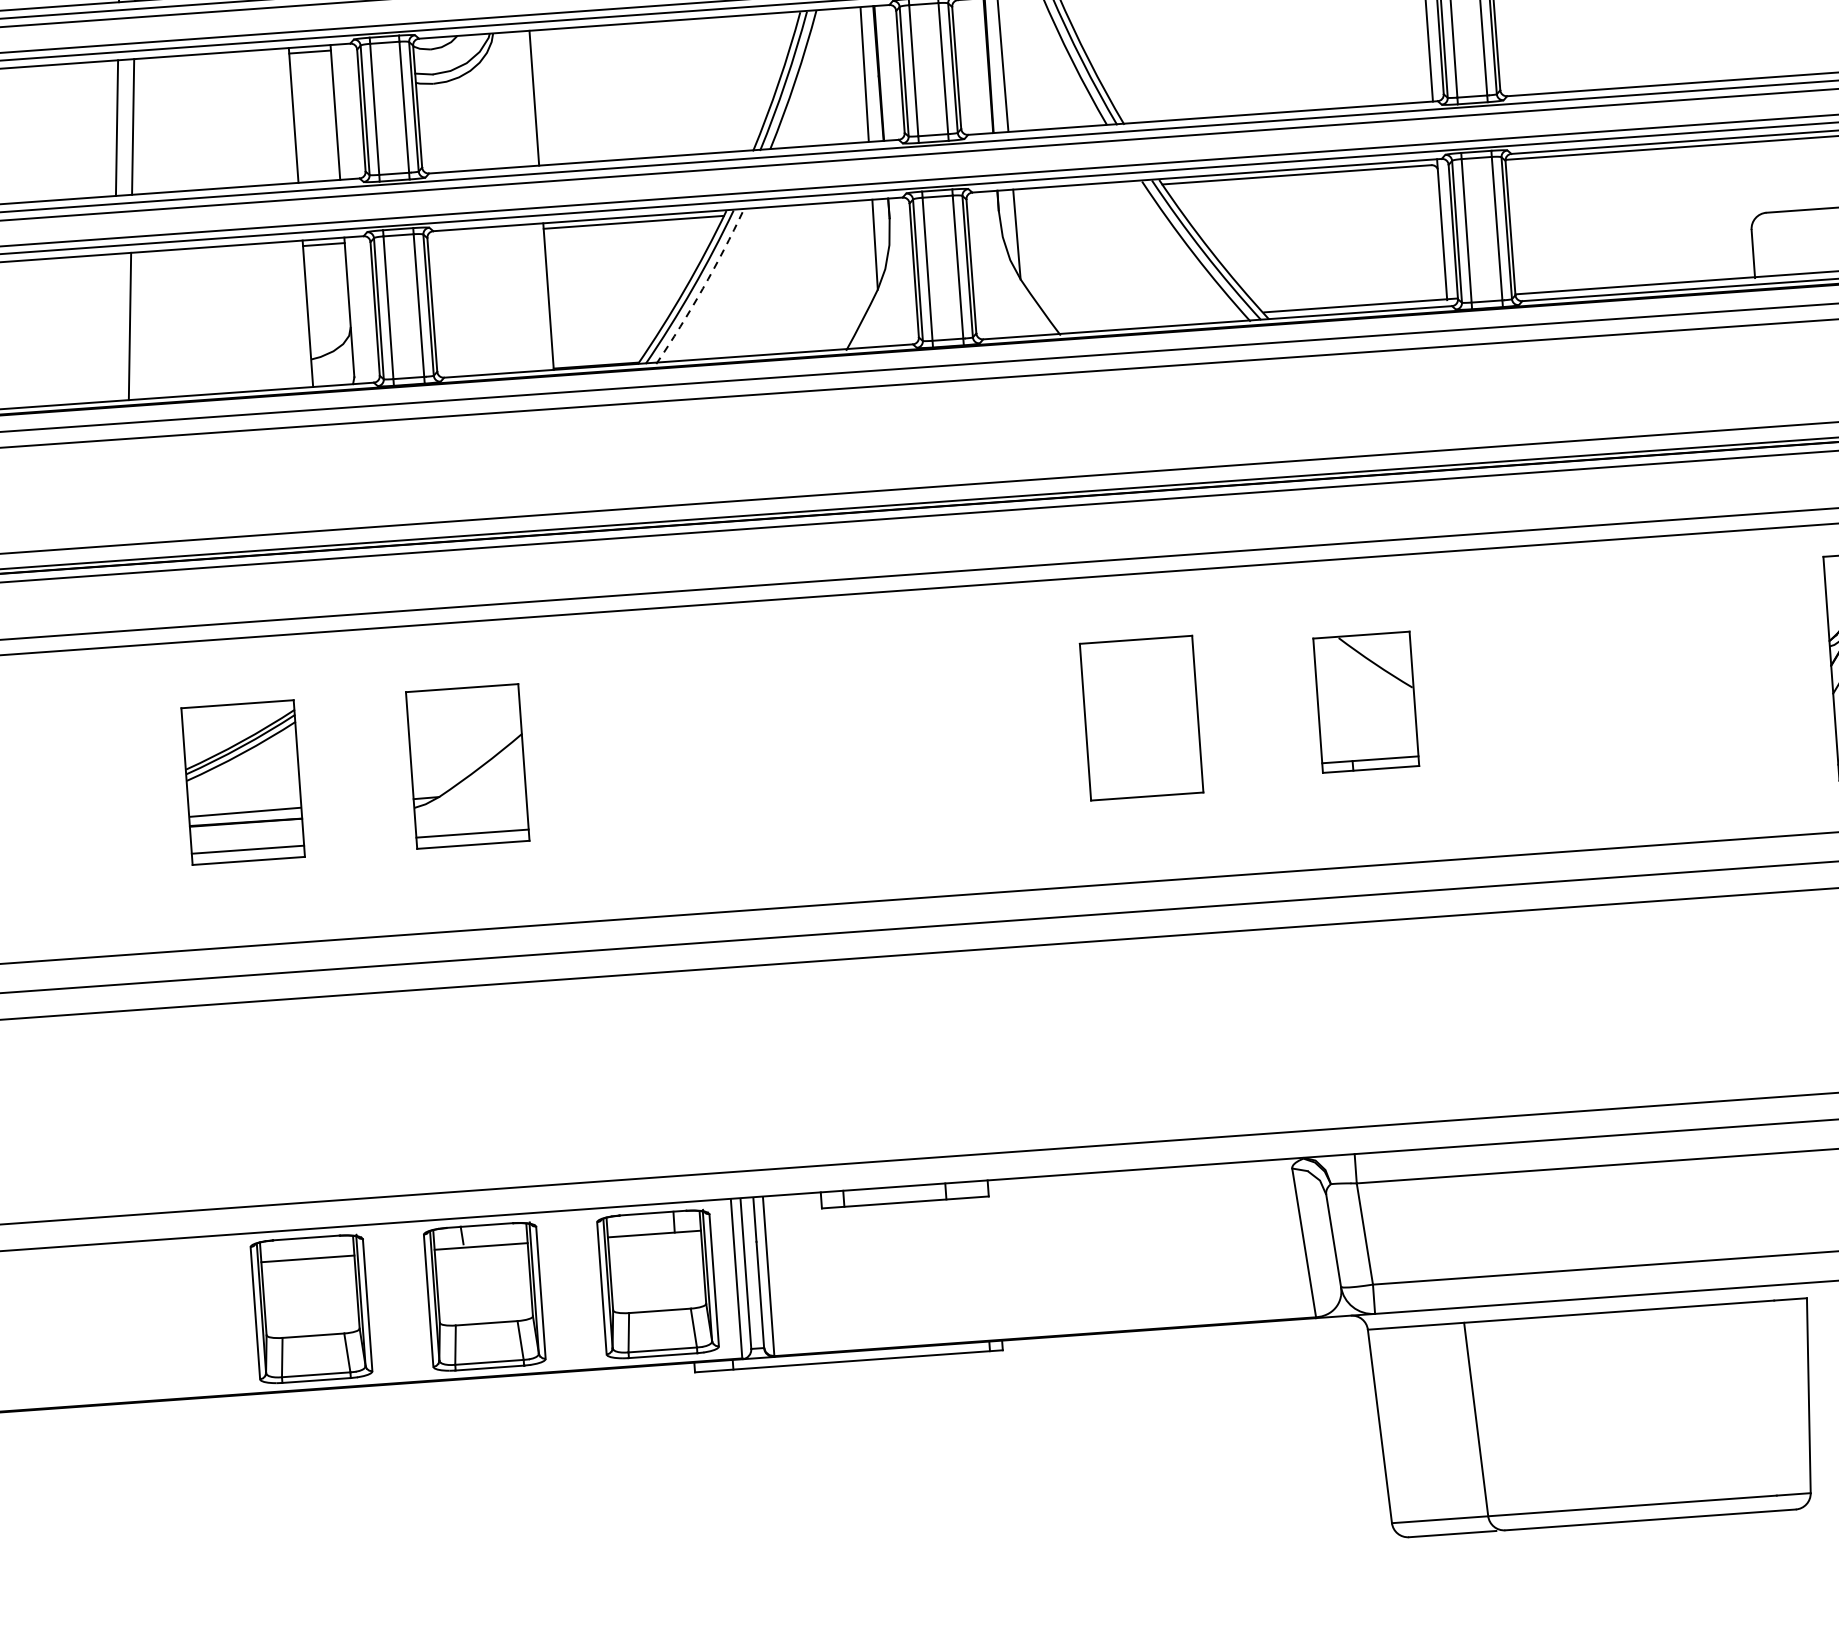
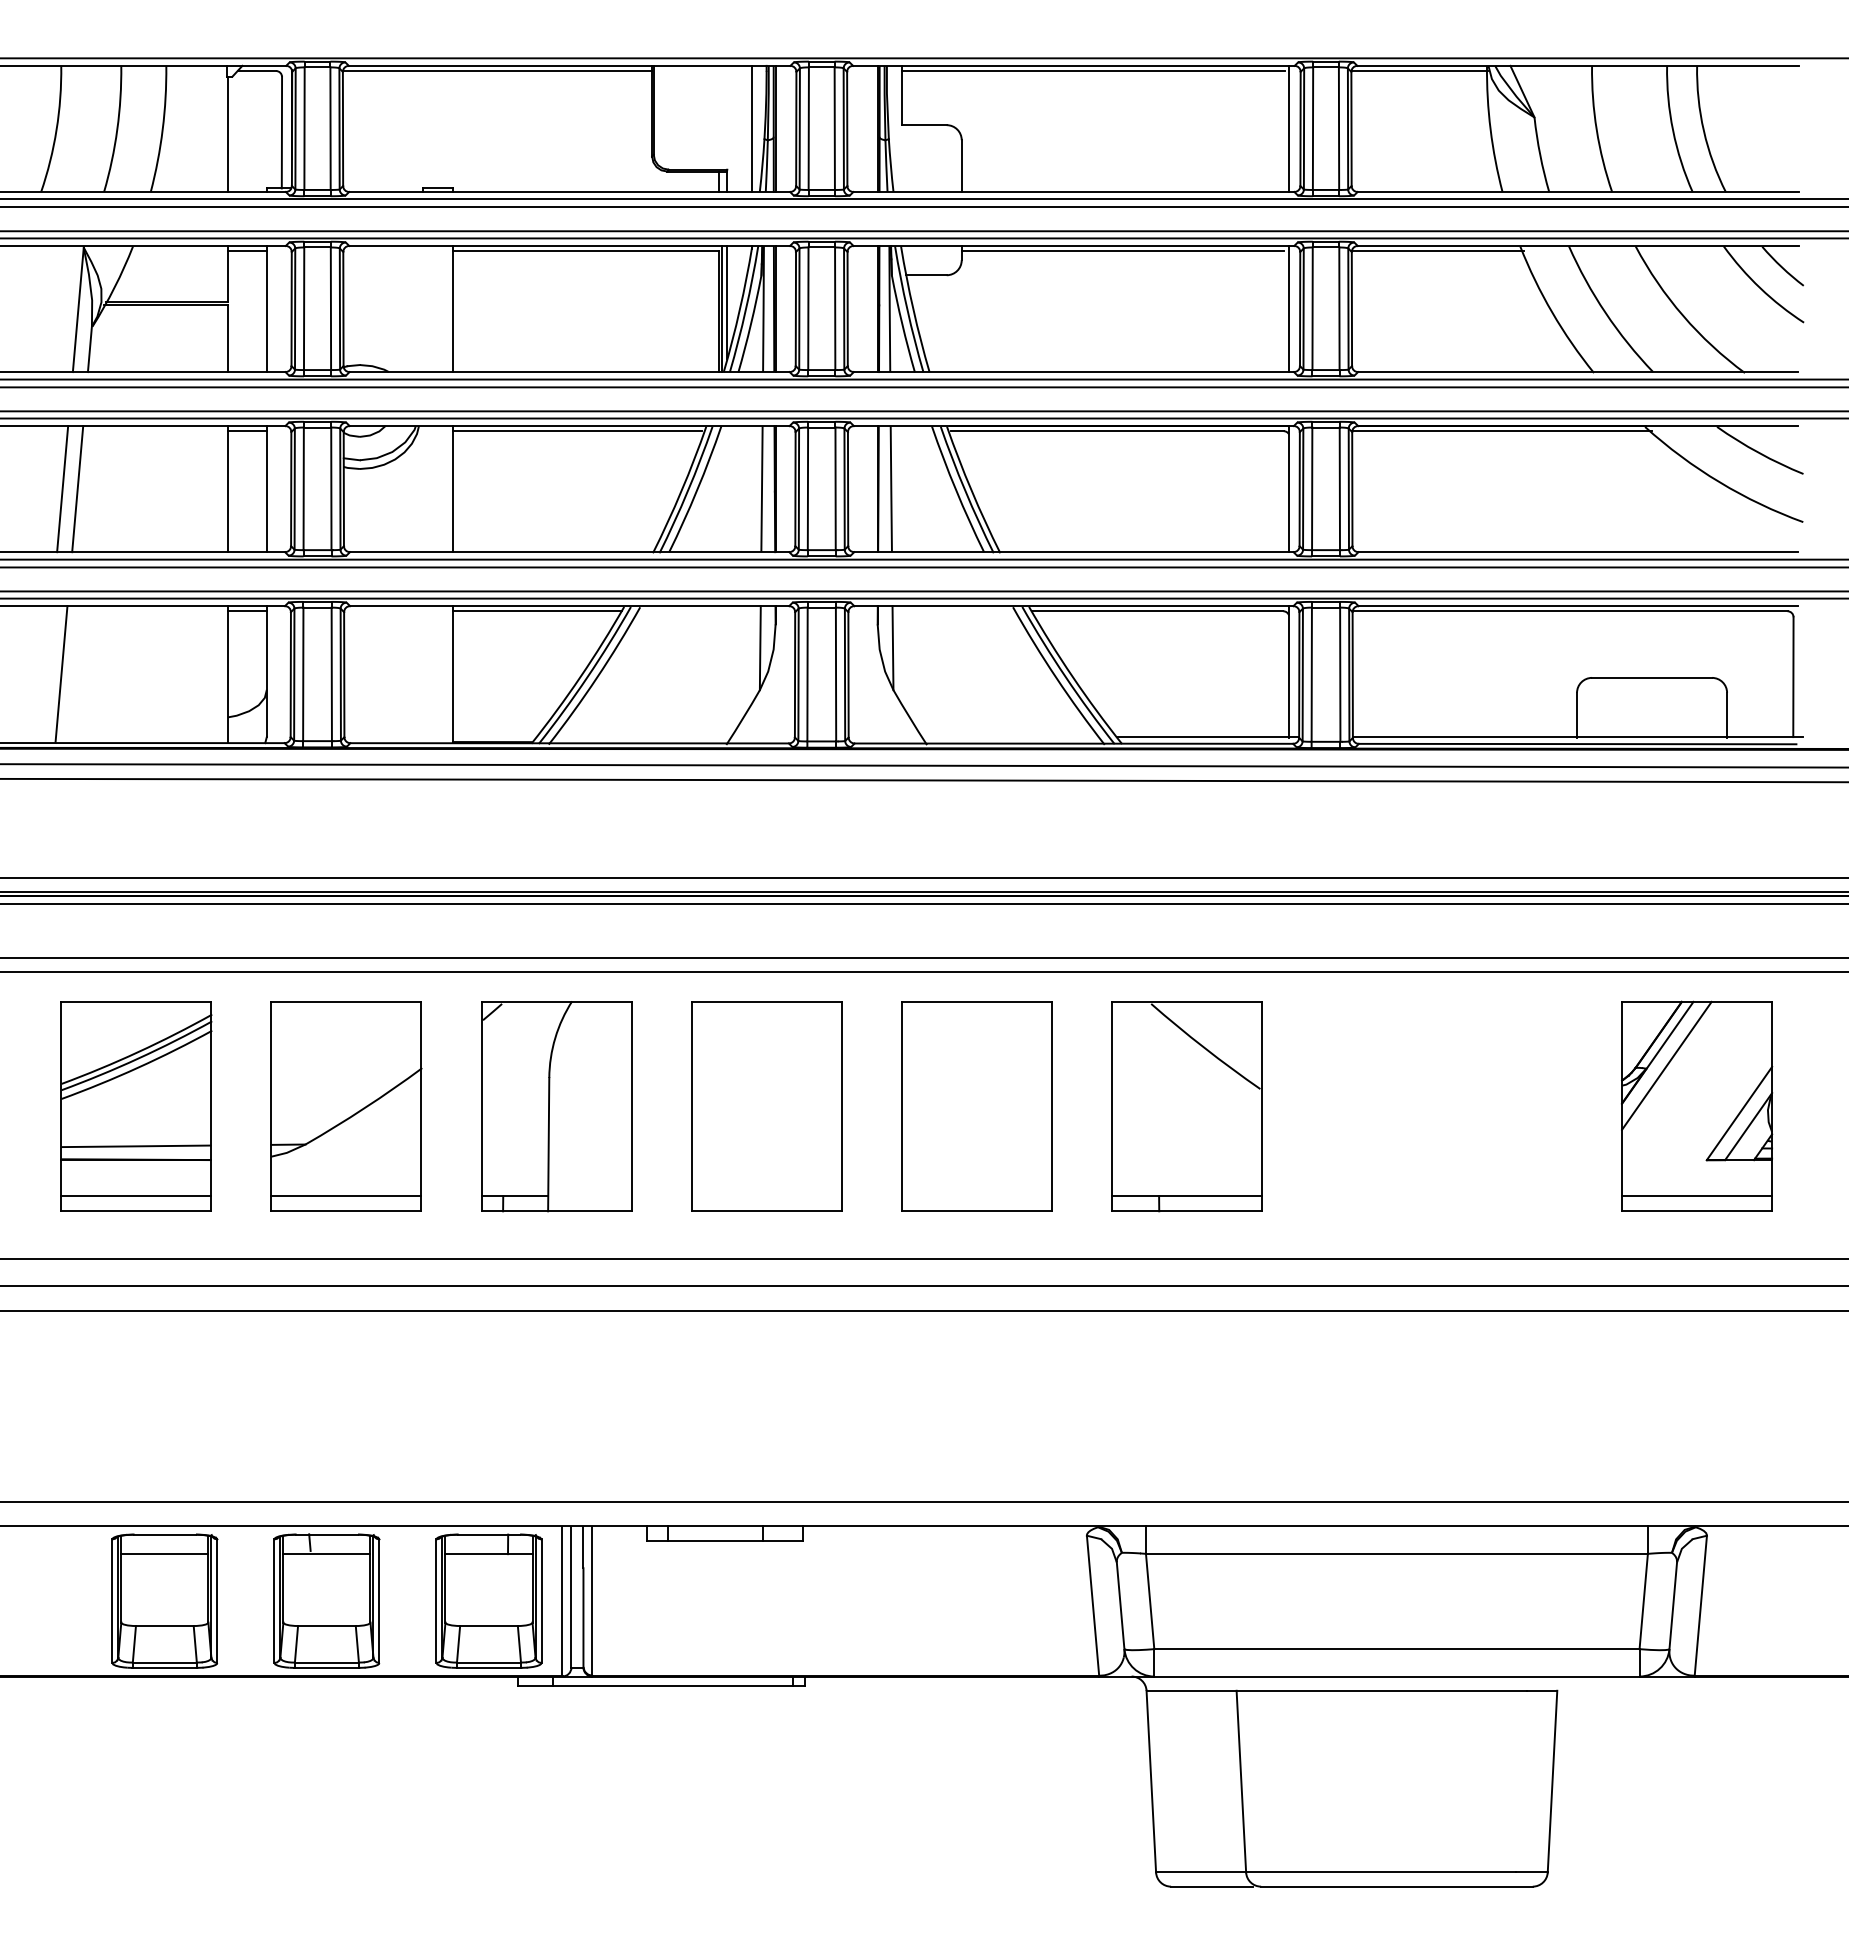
line: (663, 27) -> (577, 431), added
arc: (703, 288) -> (597, 677), dashed -> solid
part: (1365, 702) -> (1186, 1106), size x1.67
part: (1141, 718) -> (976, 1106), size x1.43
part: (916, 734) -> (766, 1106), added
part: (692, 750) -> (556, 1106), added
part: (467, 766) -> (346, 1106), size x1.43
part: (243, 782) -> (136, 1106), size x1.43

